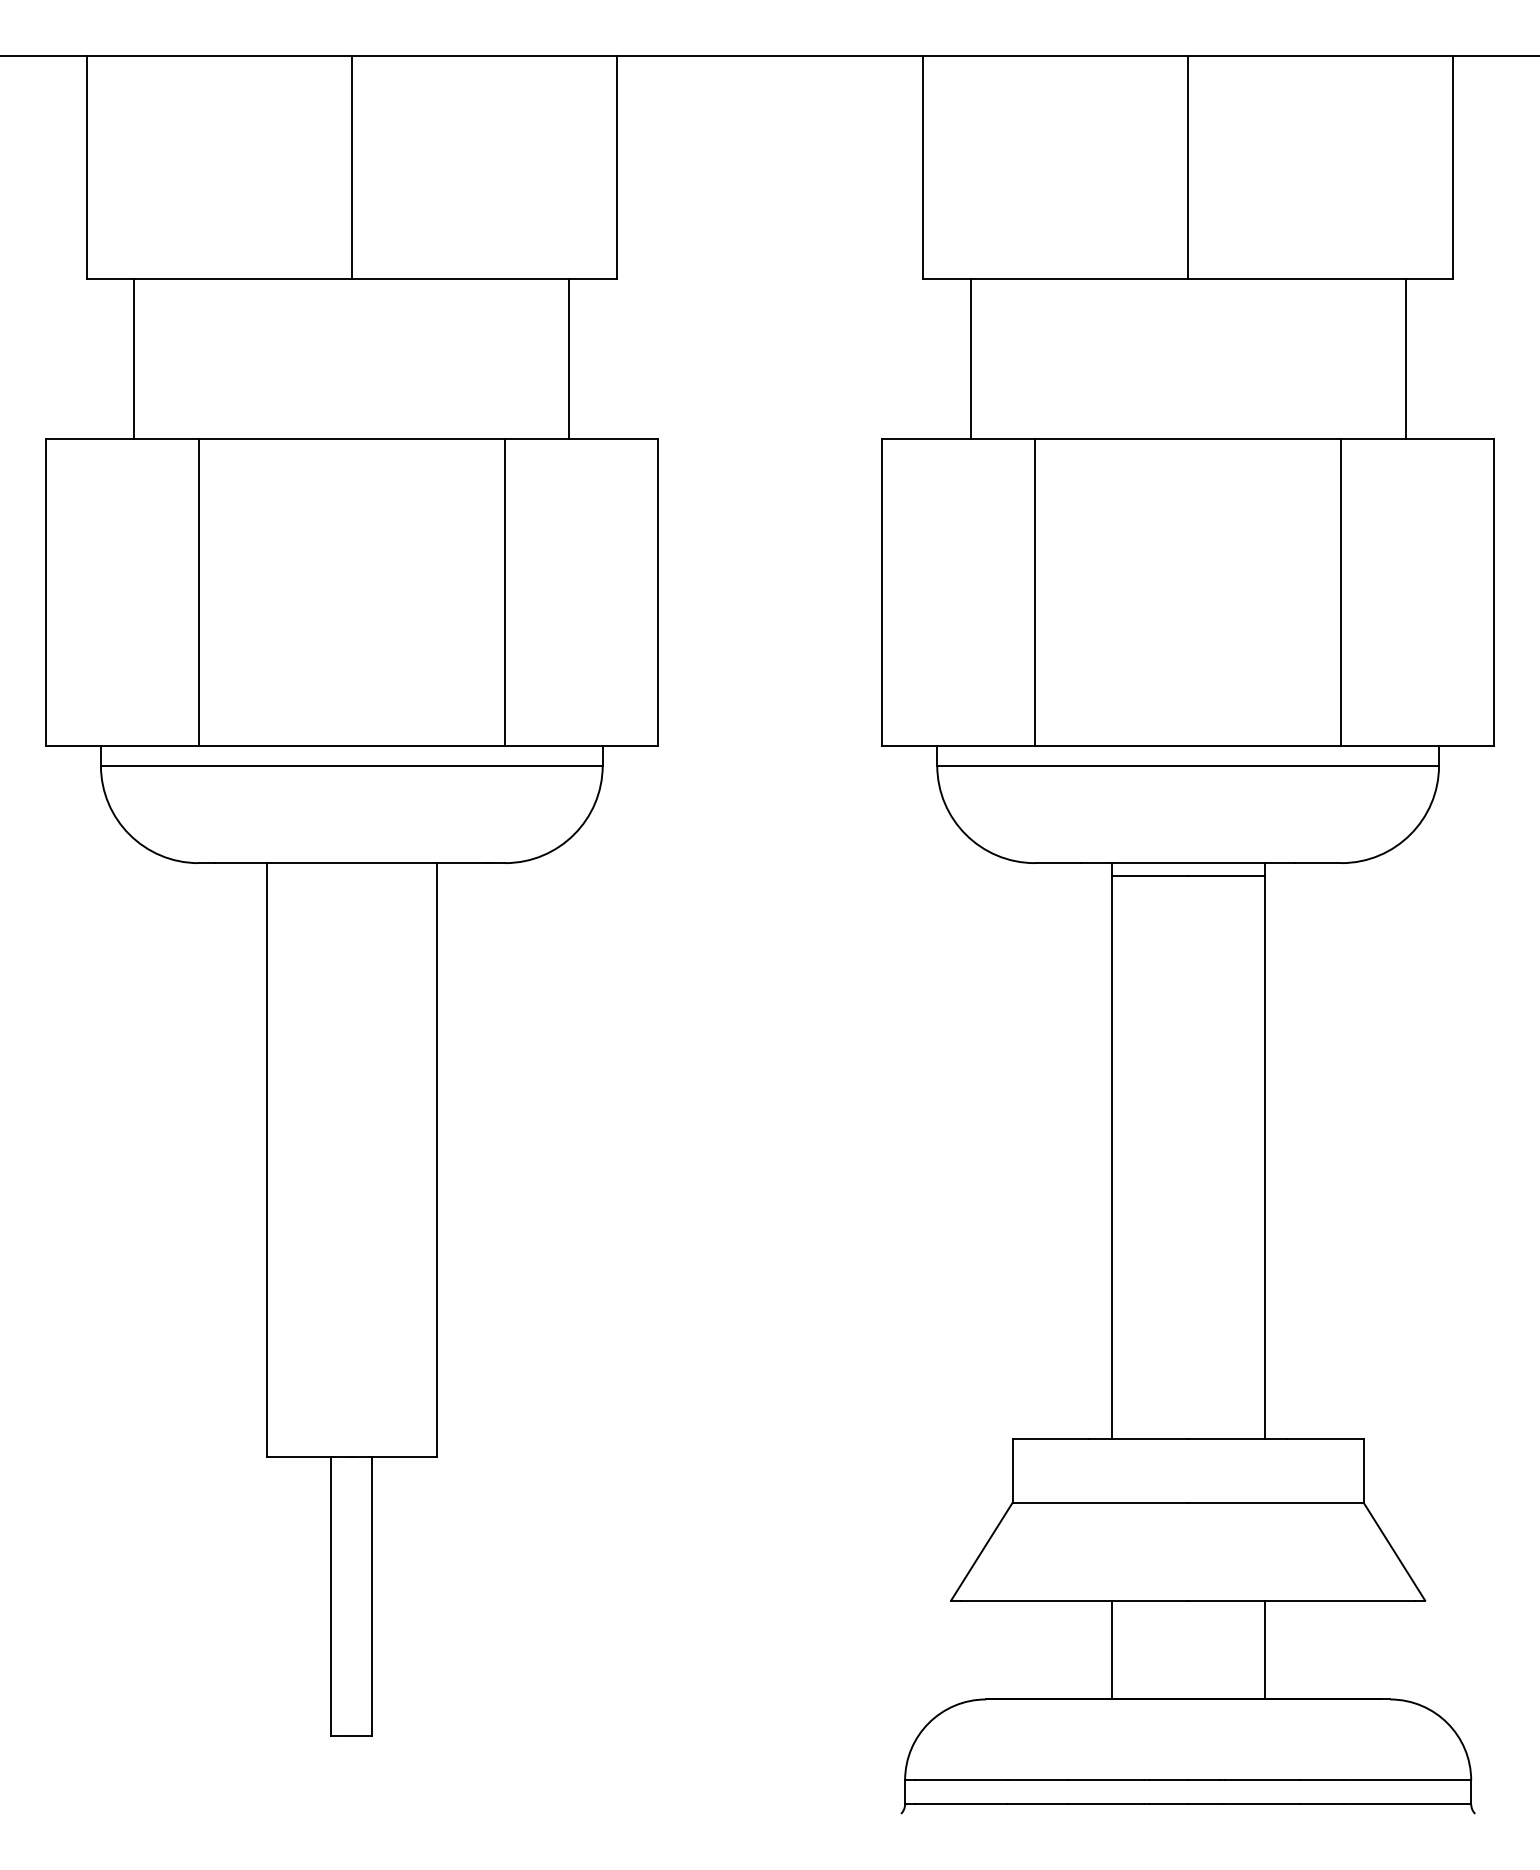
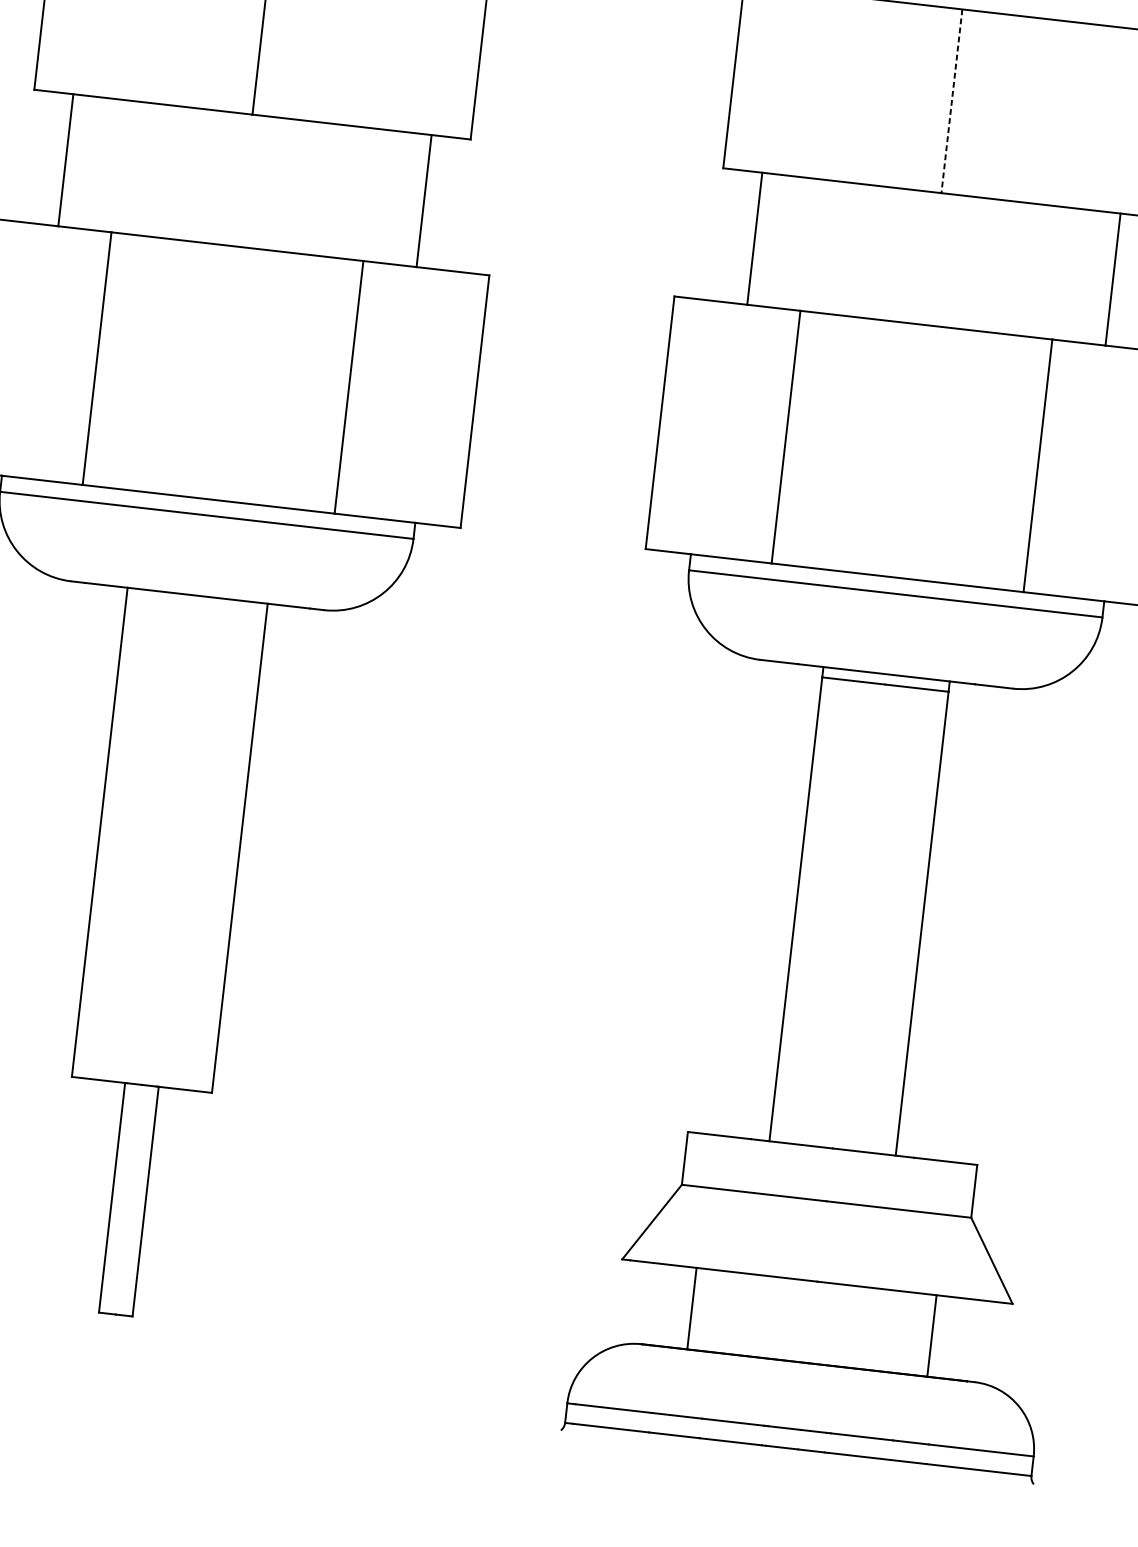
line: (1188, 167) -> (952, 101), solid -> dashed
line: (1111, 1649) -> (692, 1308), moved
line: (1264, 1649) -> (931, 1335), moved

